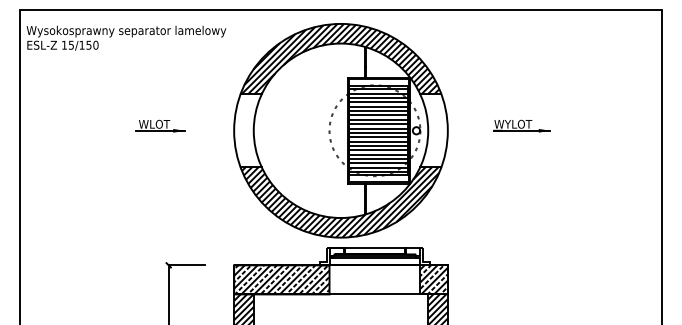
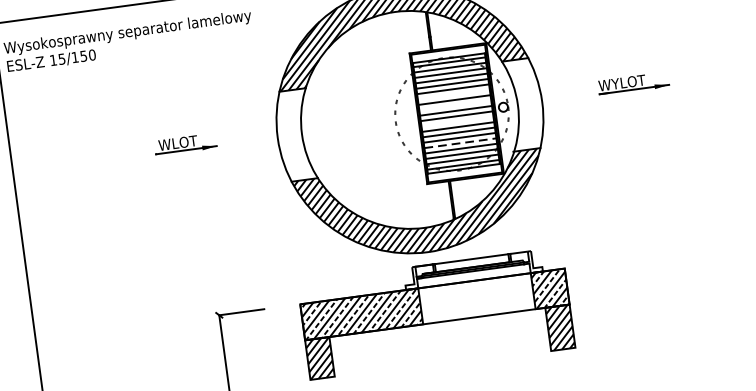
line: (378, 115) -> (453, 94), removed
line: (378, 124) -> (455, 105), removed
line: (378, 137) -> (457, 121), removed
line: (379, 154) -> (461, 142), solid -> dashed

